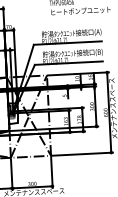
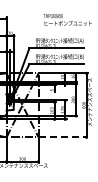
line: (83, 154) -> (64, 137), solid -> dashed

